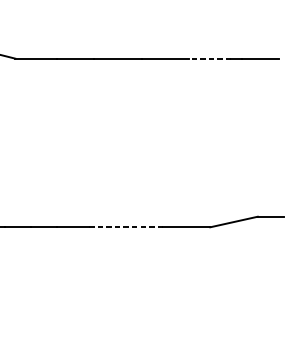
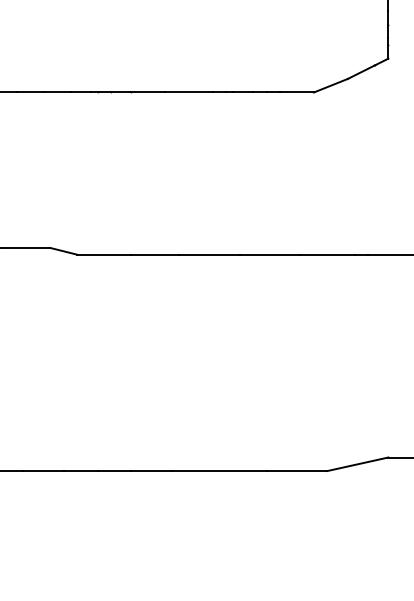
line: (209, 58) -> (326, 254), dashed -> solid
line: (126, 227) -> (219, 471), dashed -> solid

